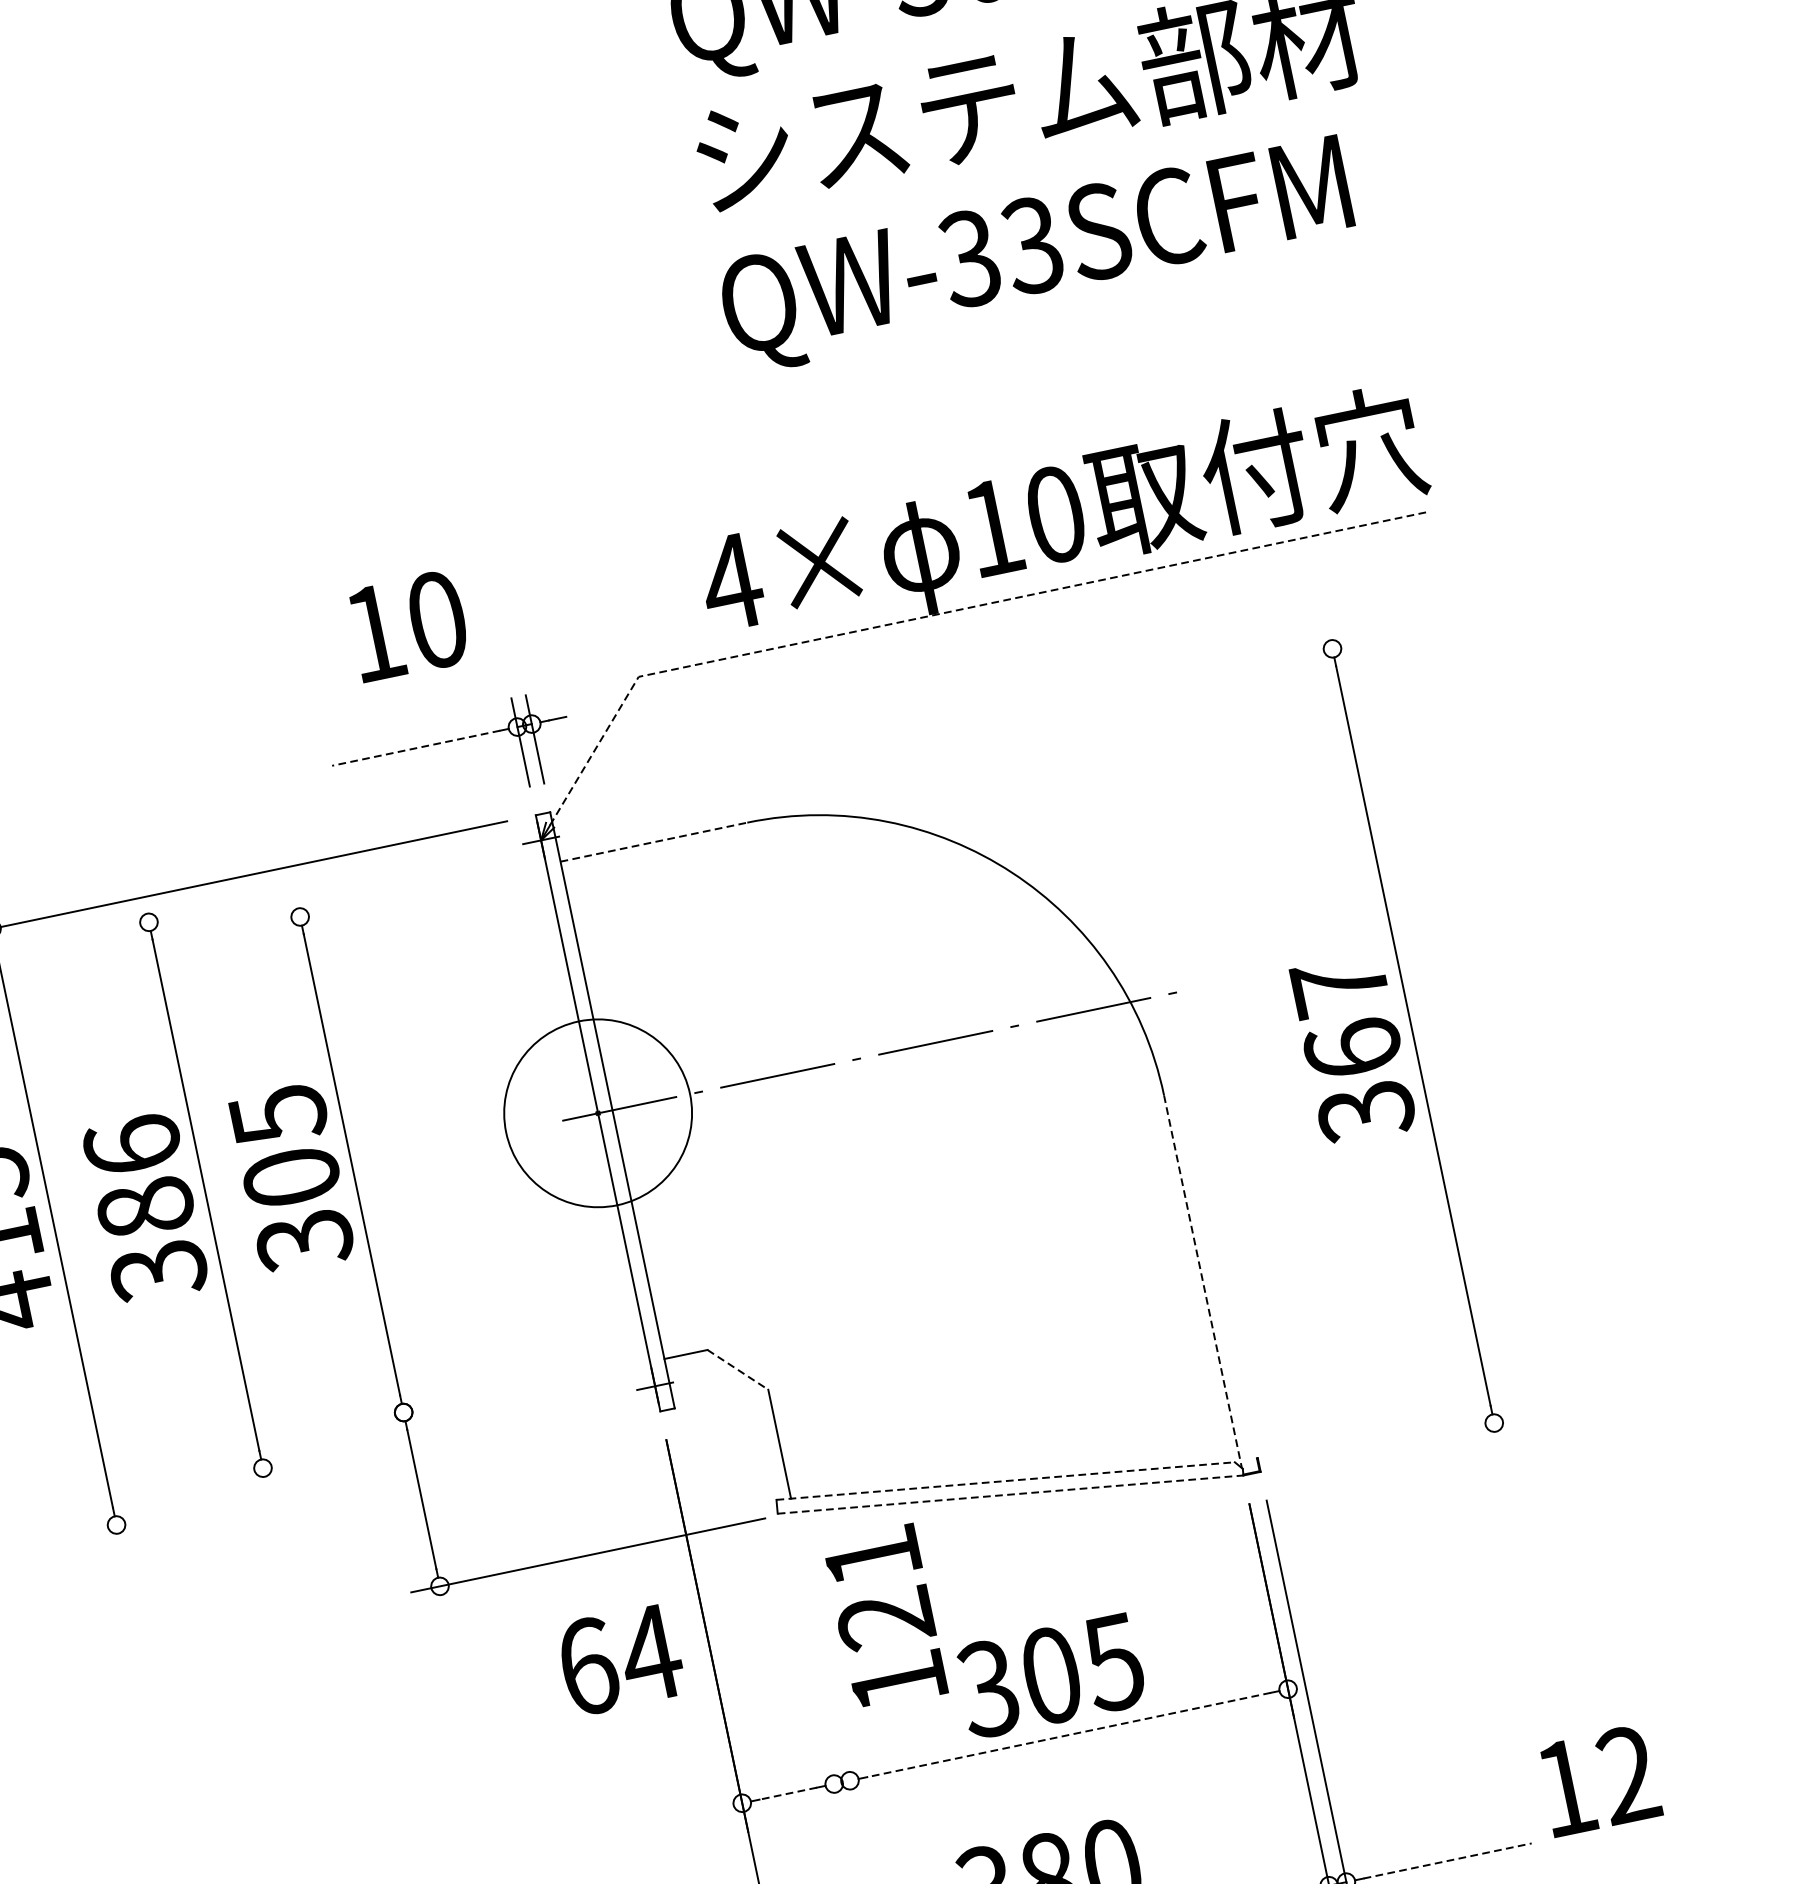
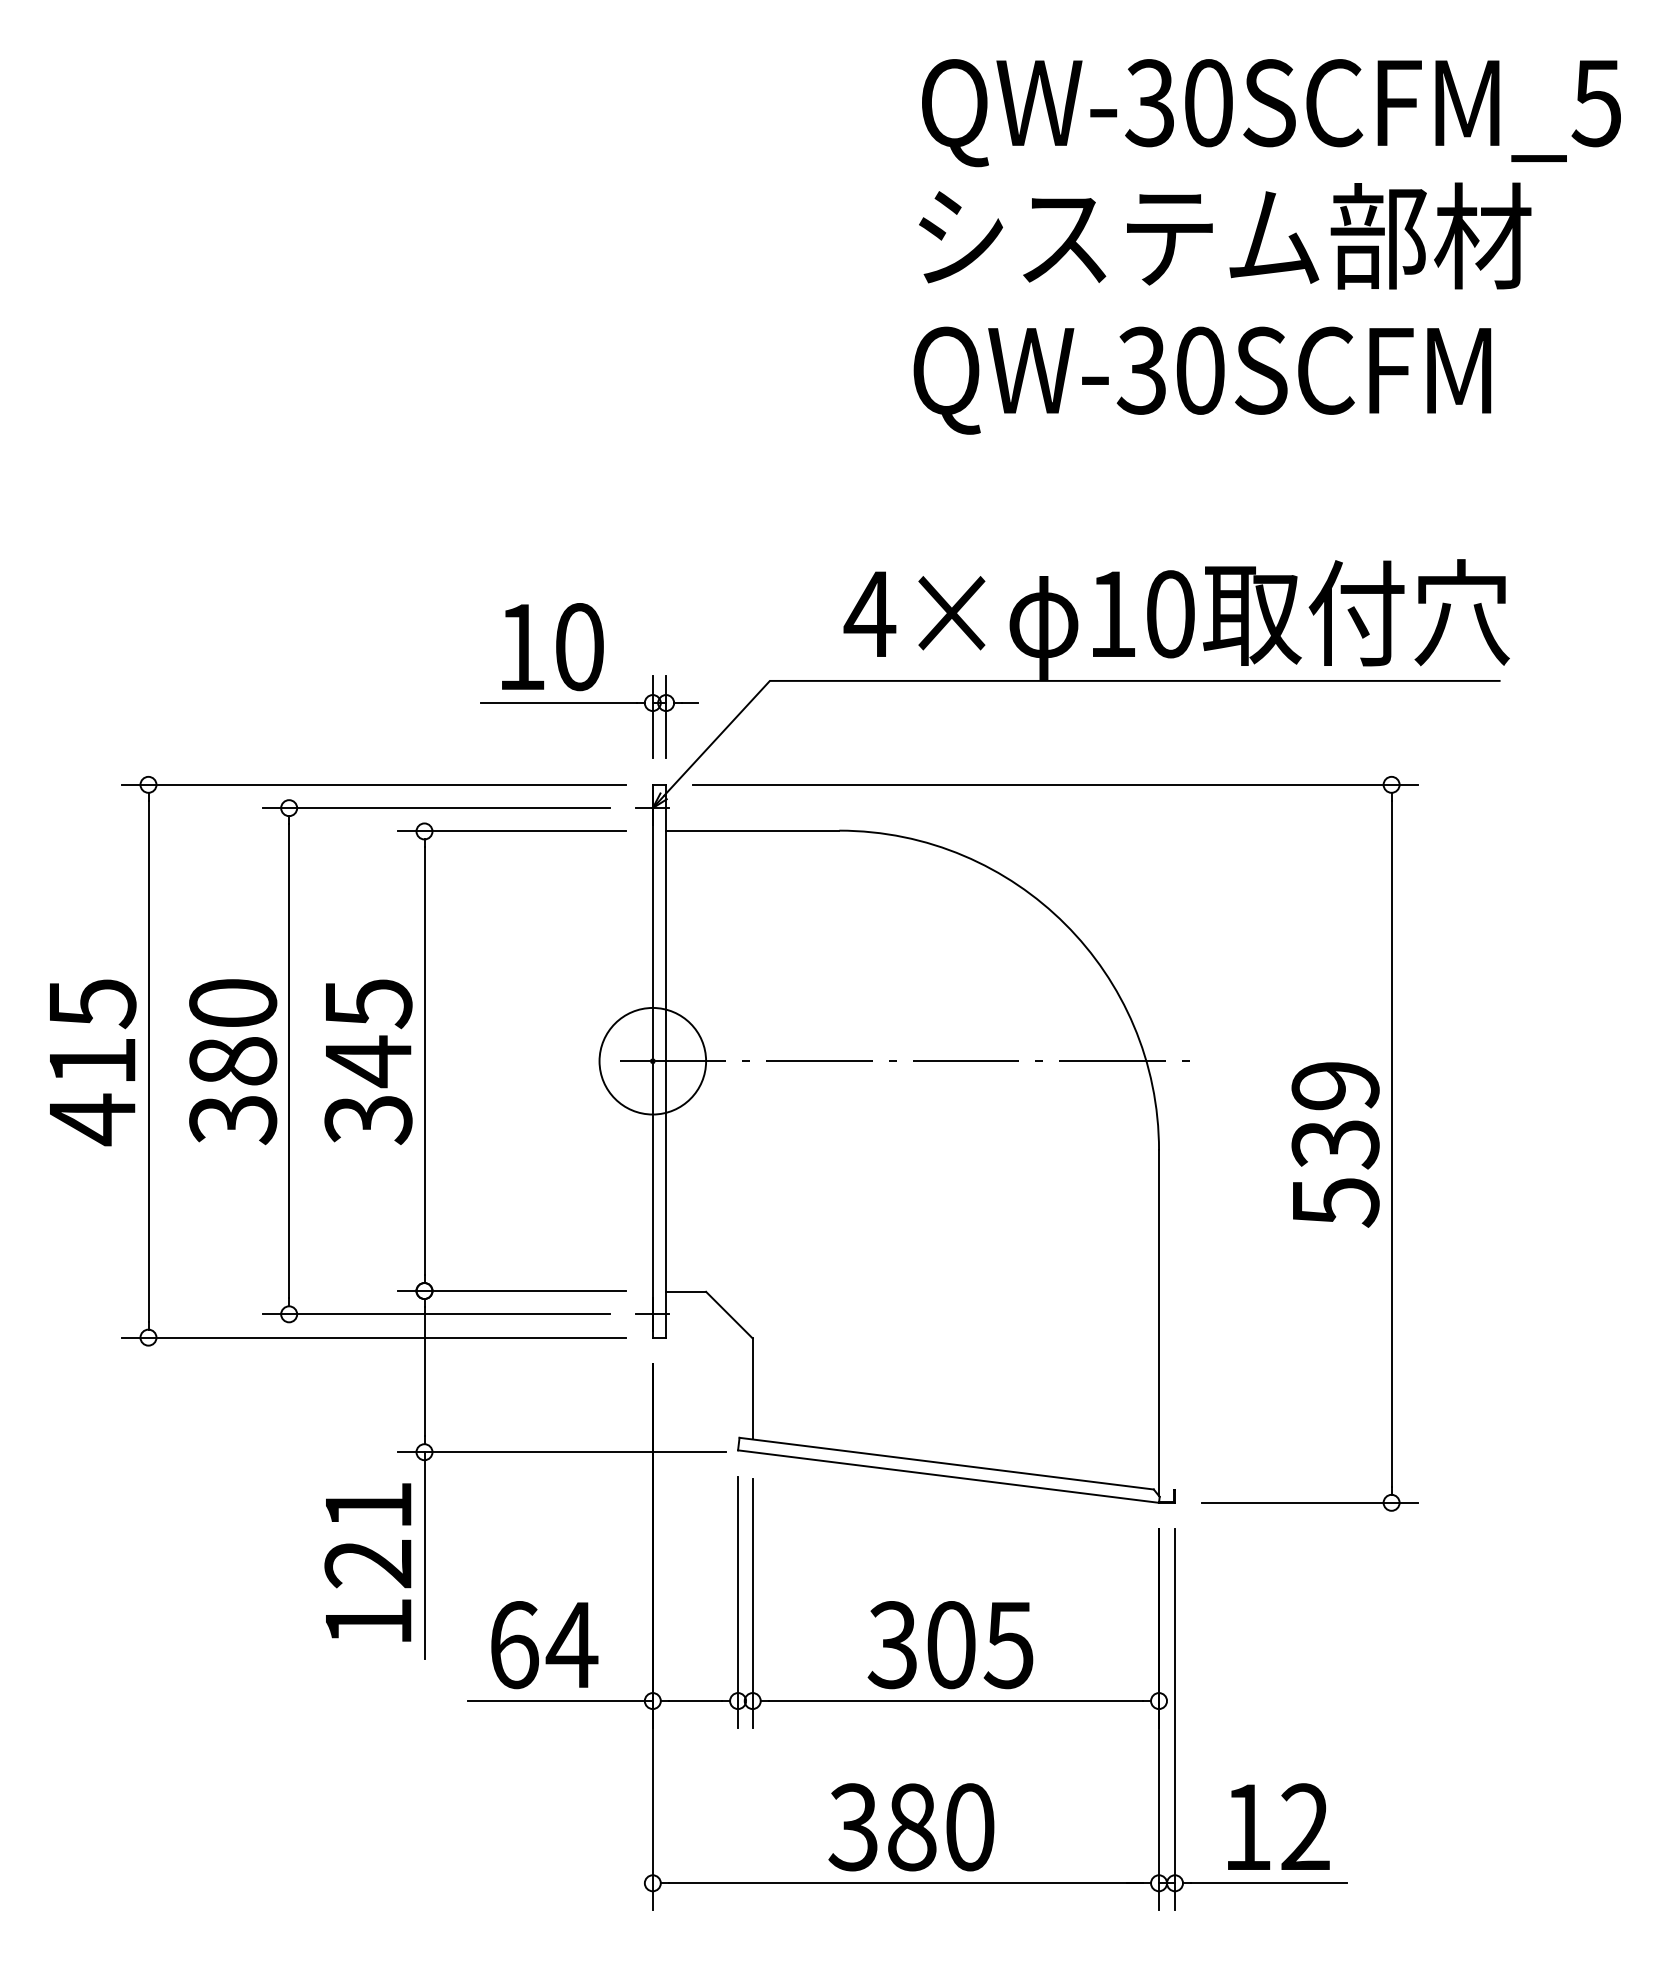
text: (1032, 245) -> (1199, 370), QW-33SCFM -> QW-30SCFM
line: (947, 611) -> (1056, 680), dashed -> solid
text: (408, 626) -> (552, 647), moved
line: (969, 724) -> (1055, 784), added
line: (415, 748) -> (558, 703), dashed -> solid
line: (653, 842) -> (752, 830), dashed -> solid
line: (306, 889) -> (435, 808), added
line: (393, 897) -> (511, 831), added
text: (1353, 1049) -> (1335, 1144), 367 -> 539
circle: (597, 1112) -> (652, 1060), size x0.62
text: (132, 1144) -> (233, 1002), 386 -> 380
text: (291, 1177) -> (368, 1061), 305 -> 345
line: (1203, 1281) -> (1159, 1323), dashed -> solid
line: (738, 1370) -> (729, 1315), dashed -> solid
line: (497, 1393) -> (511, 1291), added
line: (420, 1435) -> (435, 1314), added
line: (1405, 1441) -> (1309, 1502), added
line: (359, 1474) -> (373, 1337), added
line: (1005, 1480) -> (946, 1463), dashed -> solid
line: (1011, 1494) -> (949, 1476), dashed -> solid
text: (884, 1617) -> (367, 1562), moved
text: (620, 1660) -> (544, 1645), moved
line: (827, 1674) -> (752, 1602), added
line: (812, 1676) -> (738, 1601), added
line: (463, 1697) -> (424, 1555), added
line: (1068, 1735) -> (955, 1701), dashed -> solid
text: (1599, 1780) -> (1278, 1826), moved
line: (788, 1794) -> (695, 1701), dashed -> solid
line: (642, 1824) -> (560, 1701), added
line: (1447, 1861) -> (1268, 1883), dashed -> solid

